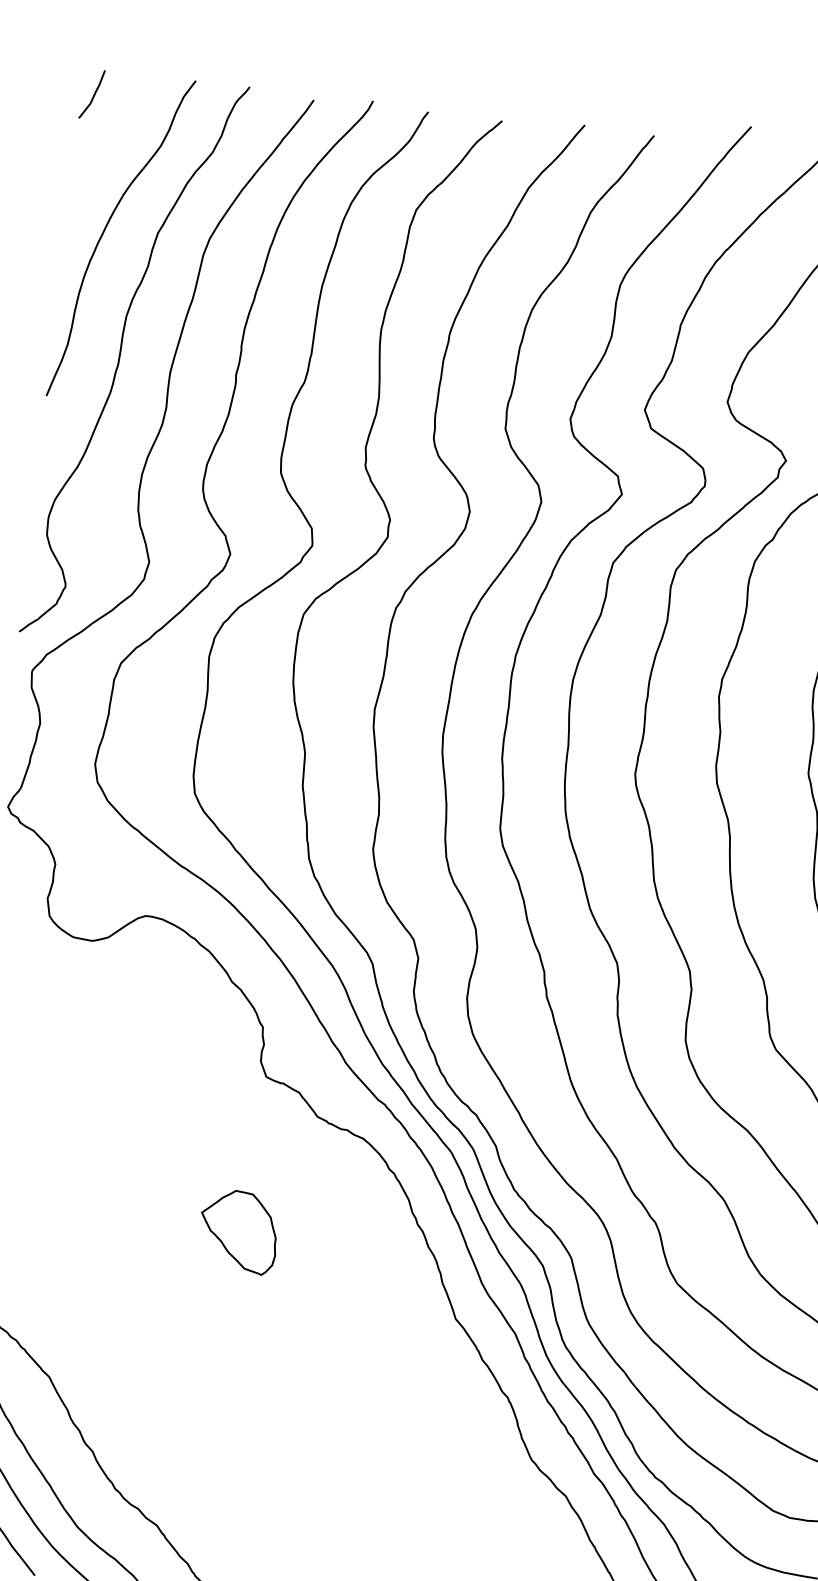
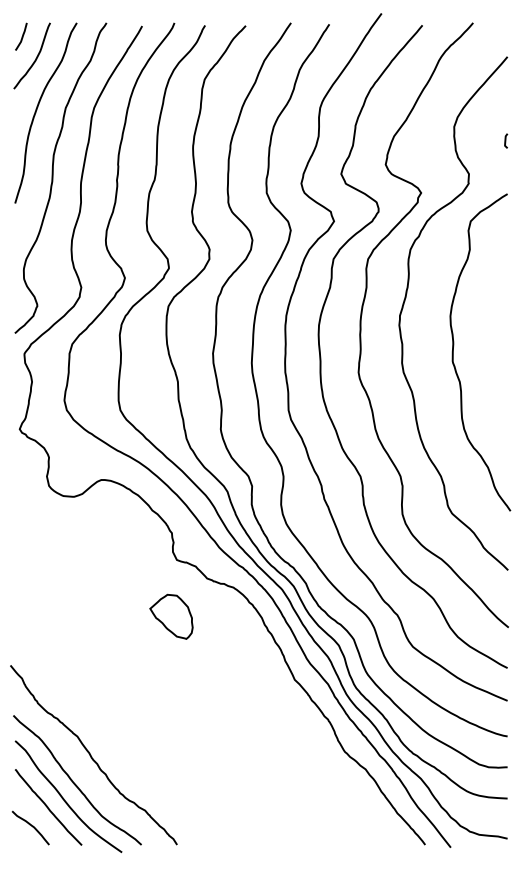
curve: (113, 136) -> (35, 58), added
part: (238, 1231) -> (171, 616), moved

